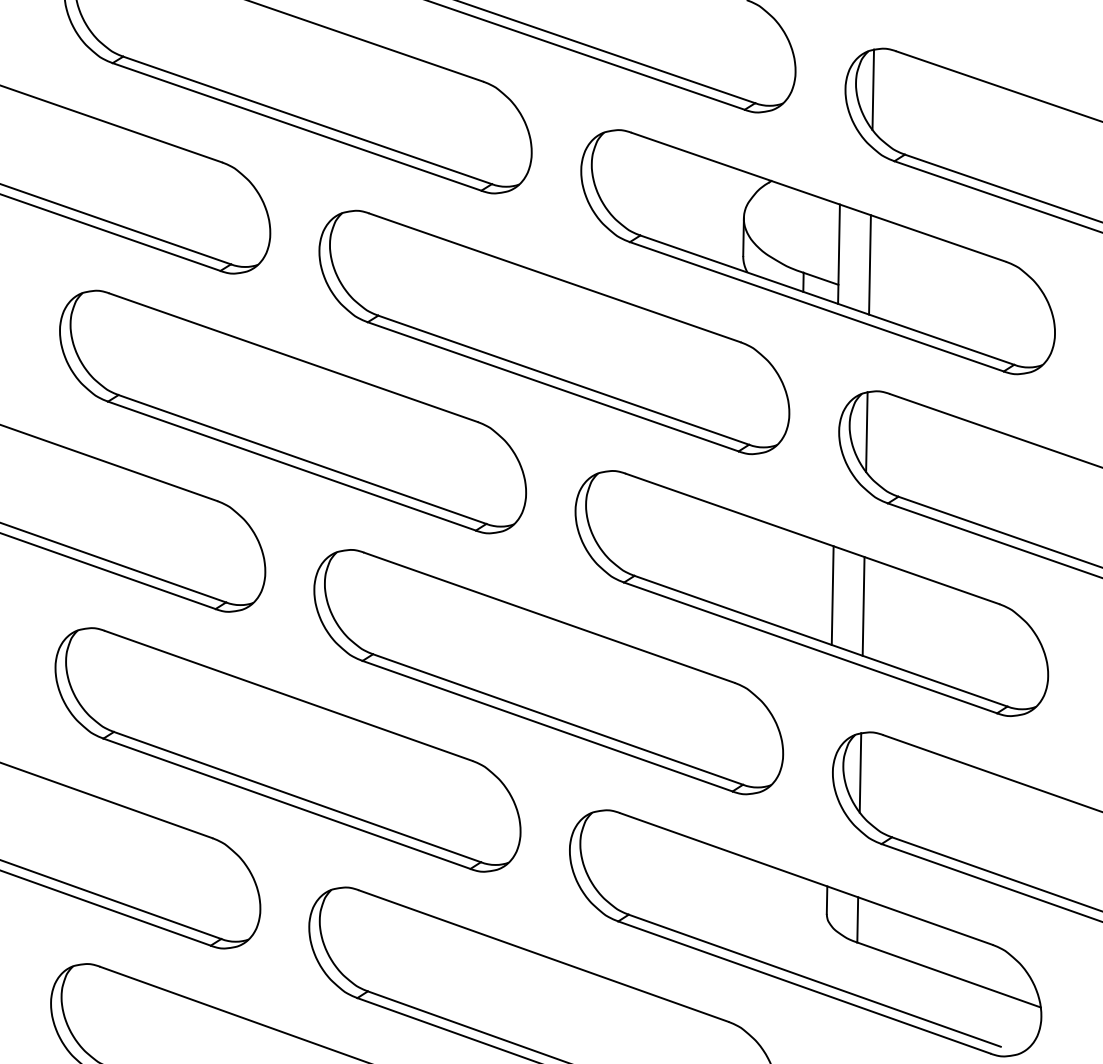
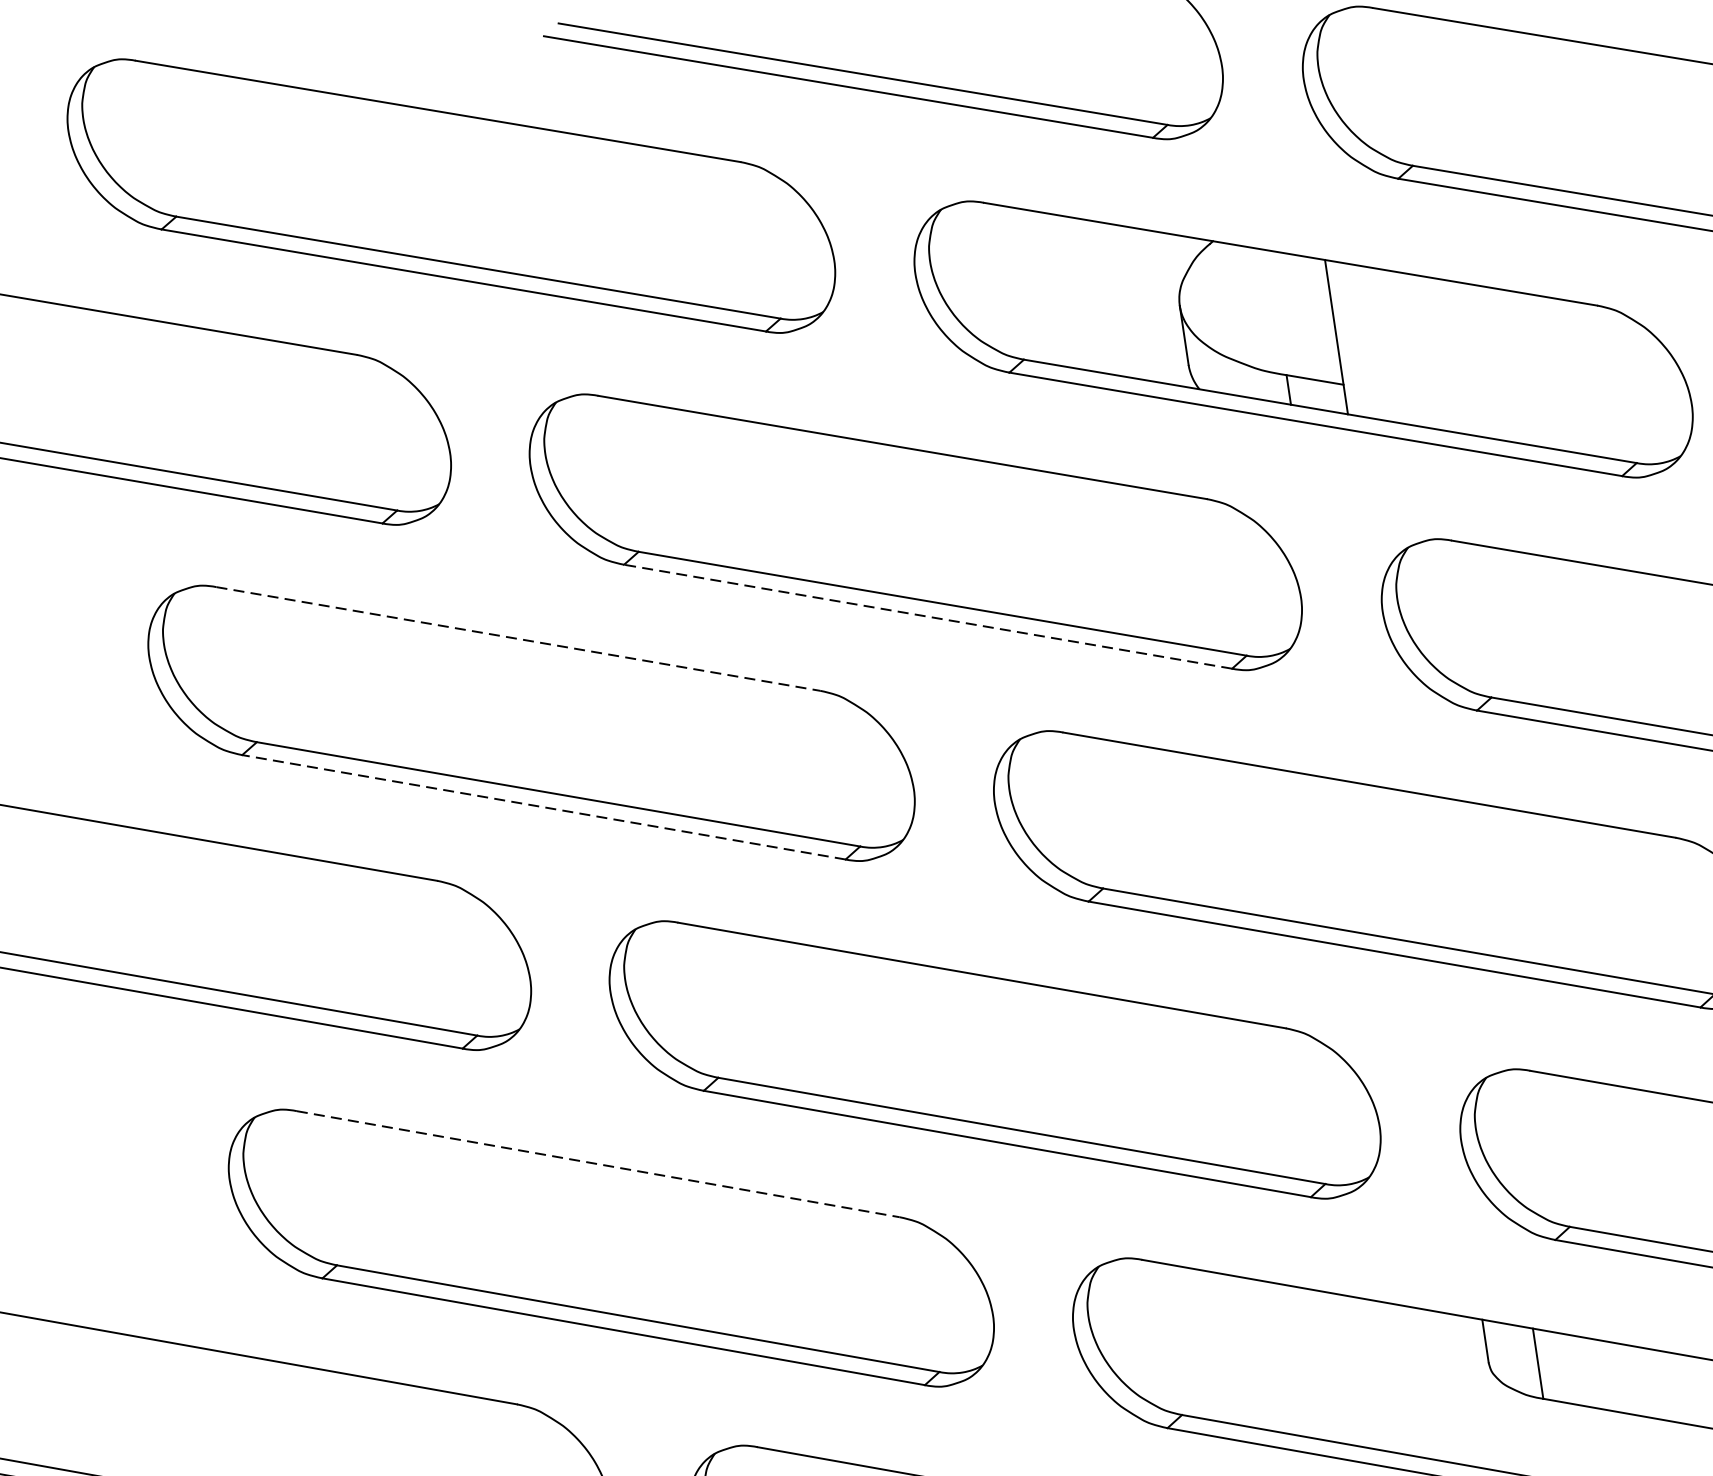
line: (873, 89) -> (1347, 73), removed
line: (869, 264) -> (1386, 345), removed
line: (293, 357) -> (518, 638), solid -> dashed
line: (552, 386) -> (926, 616), solid -> dashed
line: (866, 432) -> (1425, 606), removed
line: (292, 466) -> (544, 807), solid -> dashed
line: (832, 595) -> (1414, 867), removed
line: (863, 606) -> (1465, 876), removed
line: (288, 695) -> (597, 1163), solid -> dashed
line: (860, 772) -> (1504, 1134), removed

